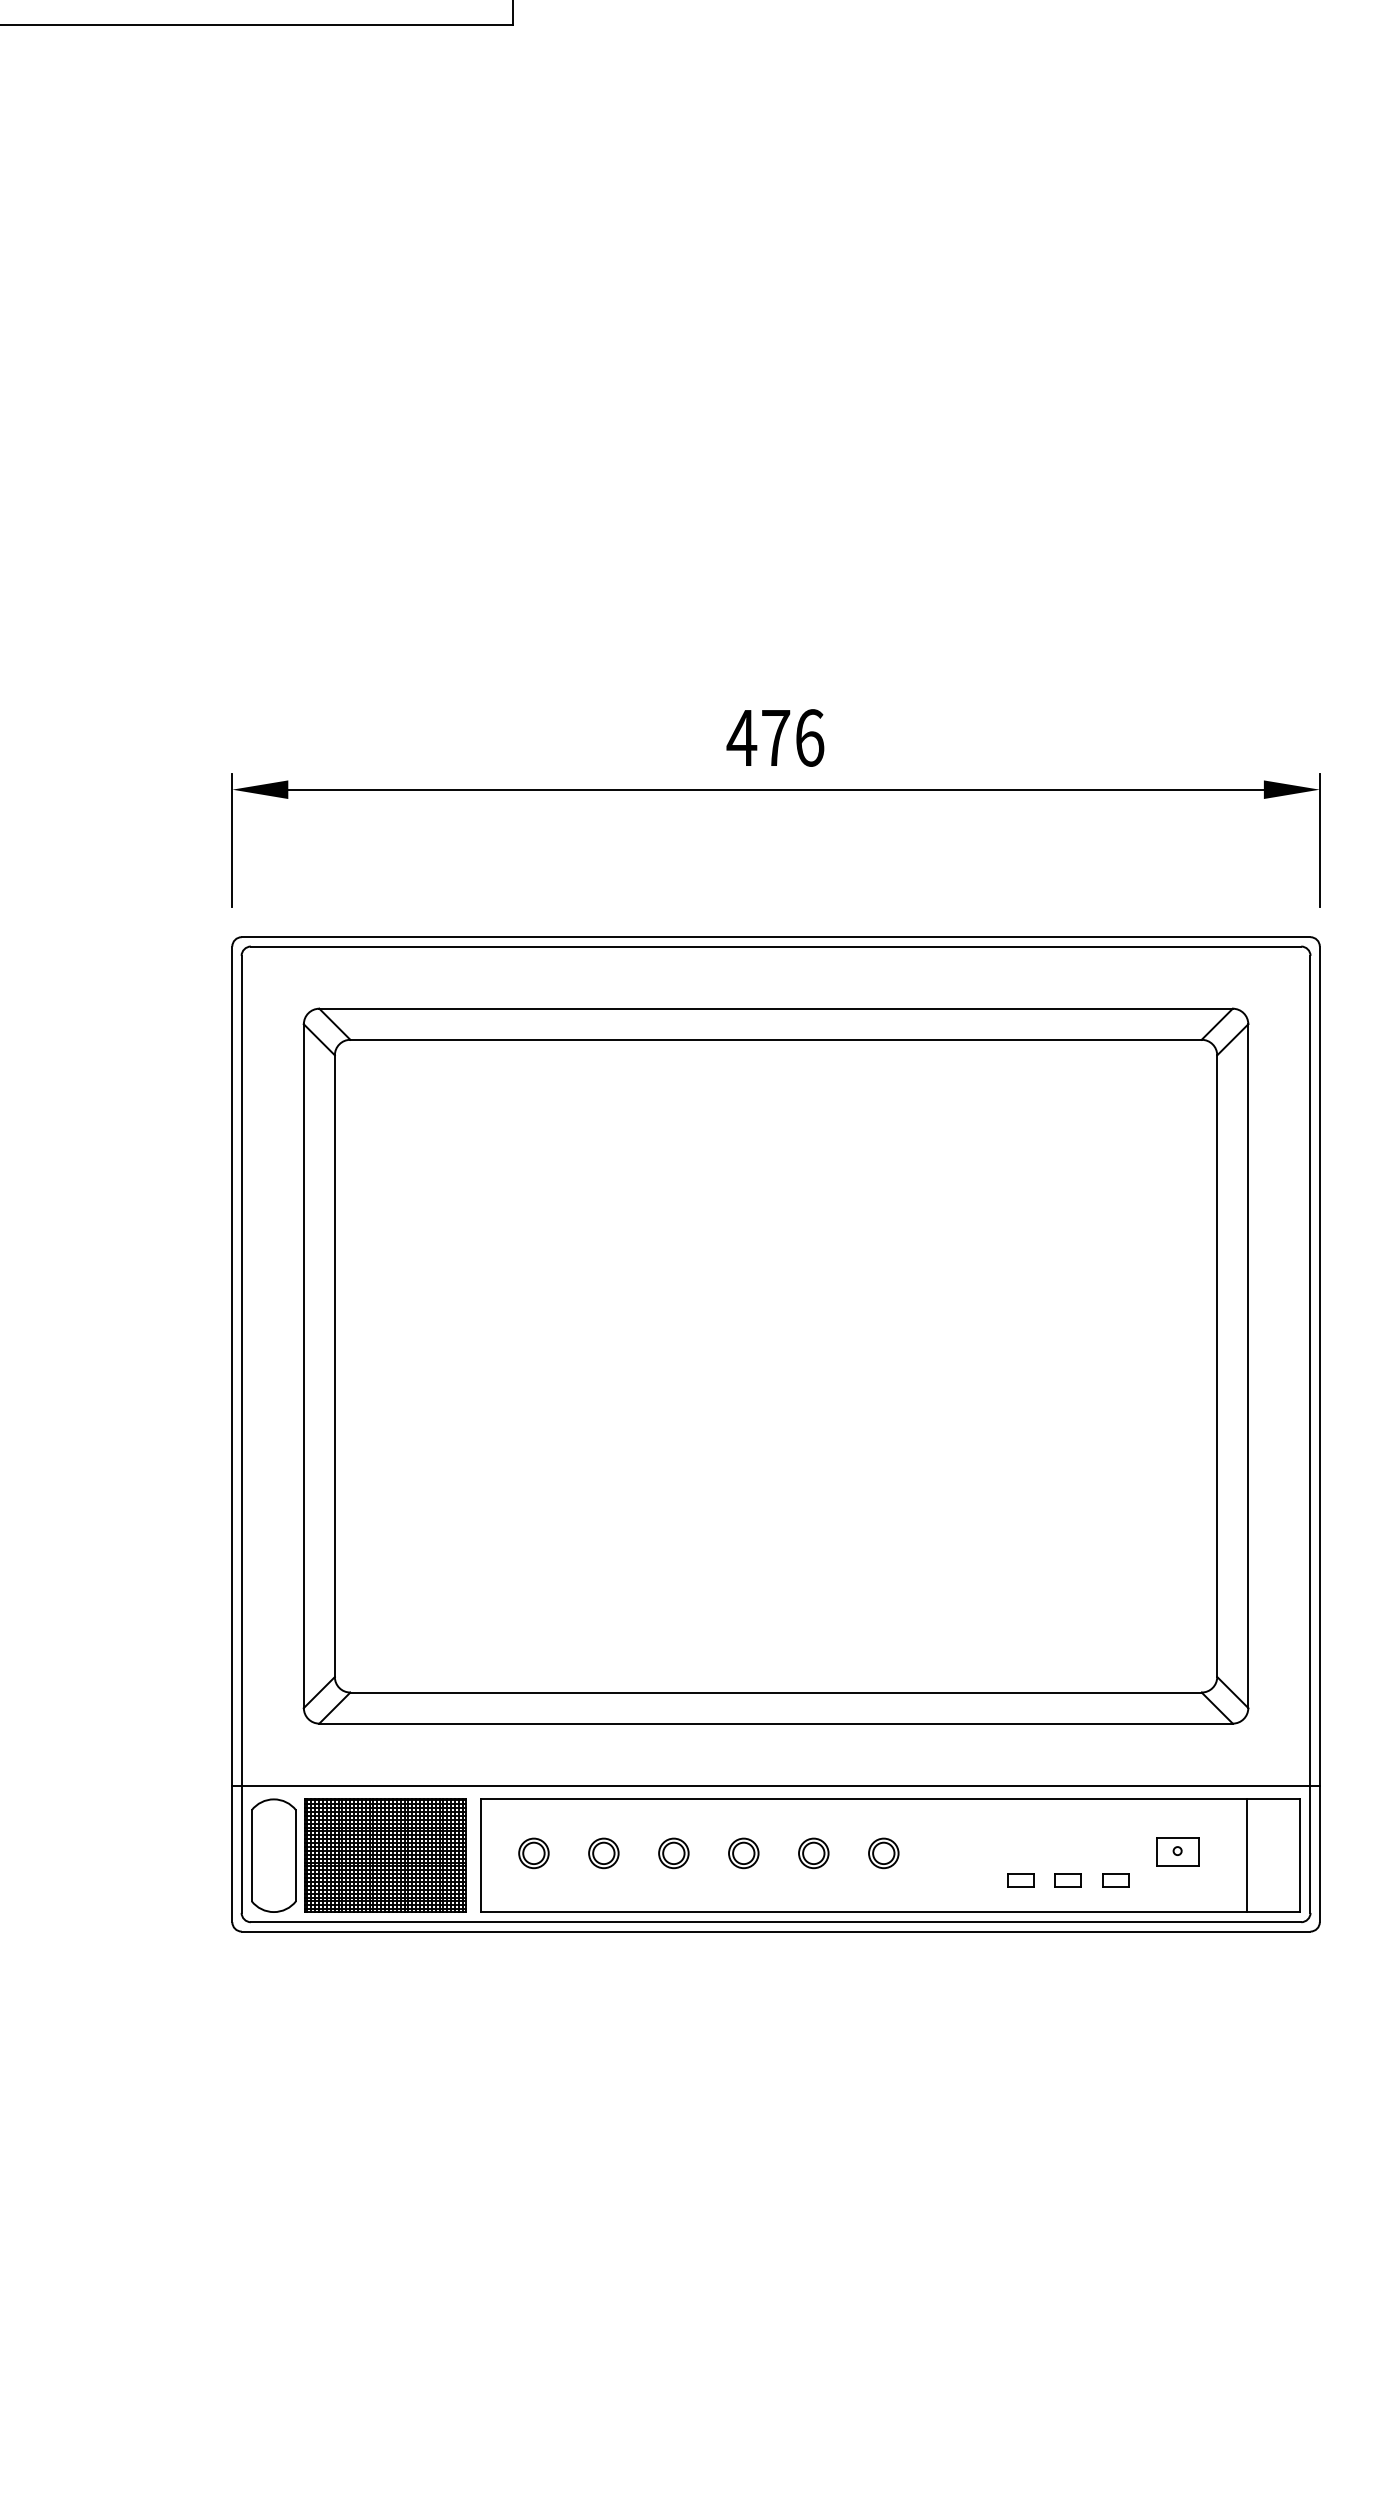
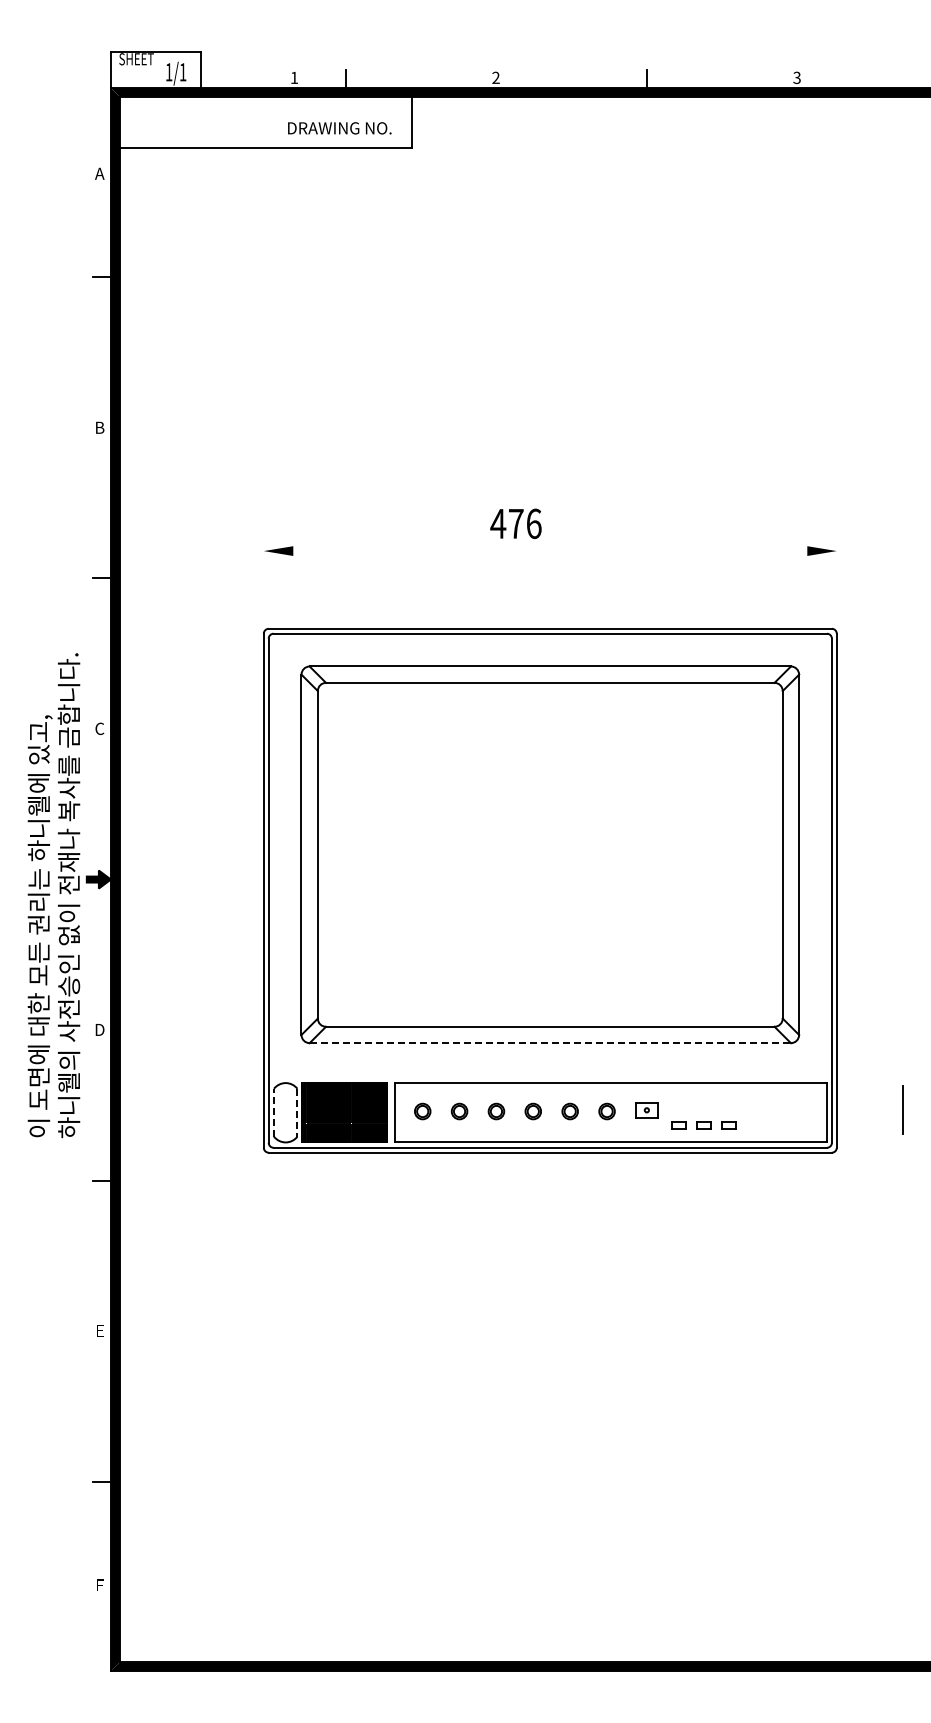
text: (774, 737) -> (515, 523), moved
line: (776, 790) -> (550, 551), removed
line: (231, 839) -> (263, 577), removed
line: (1319, 839) -> (836, 577), removed
line: (776, 1724) -> (550, 1043), solid -> dashed
line: (774, 1785) -> (549, 1075), removed
part: (1176, 1851) -> (646, 1110), moved
line: (252, 1855) -> (274, 1112), solid -> dashed
line: (296, 1855) -> (297, 1112), solid -> dashed
line: (1247, 1855) -> (798, 1112), removed

